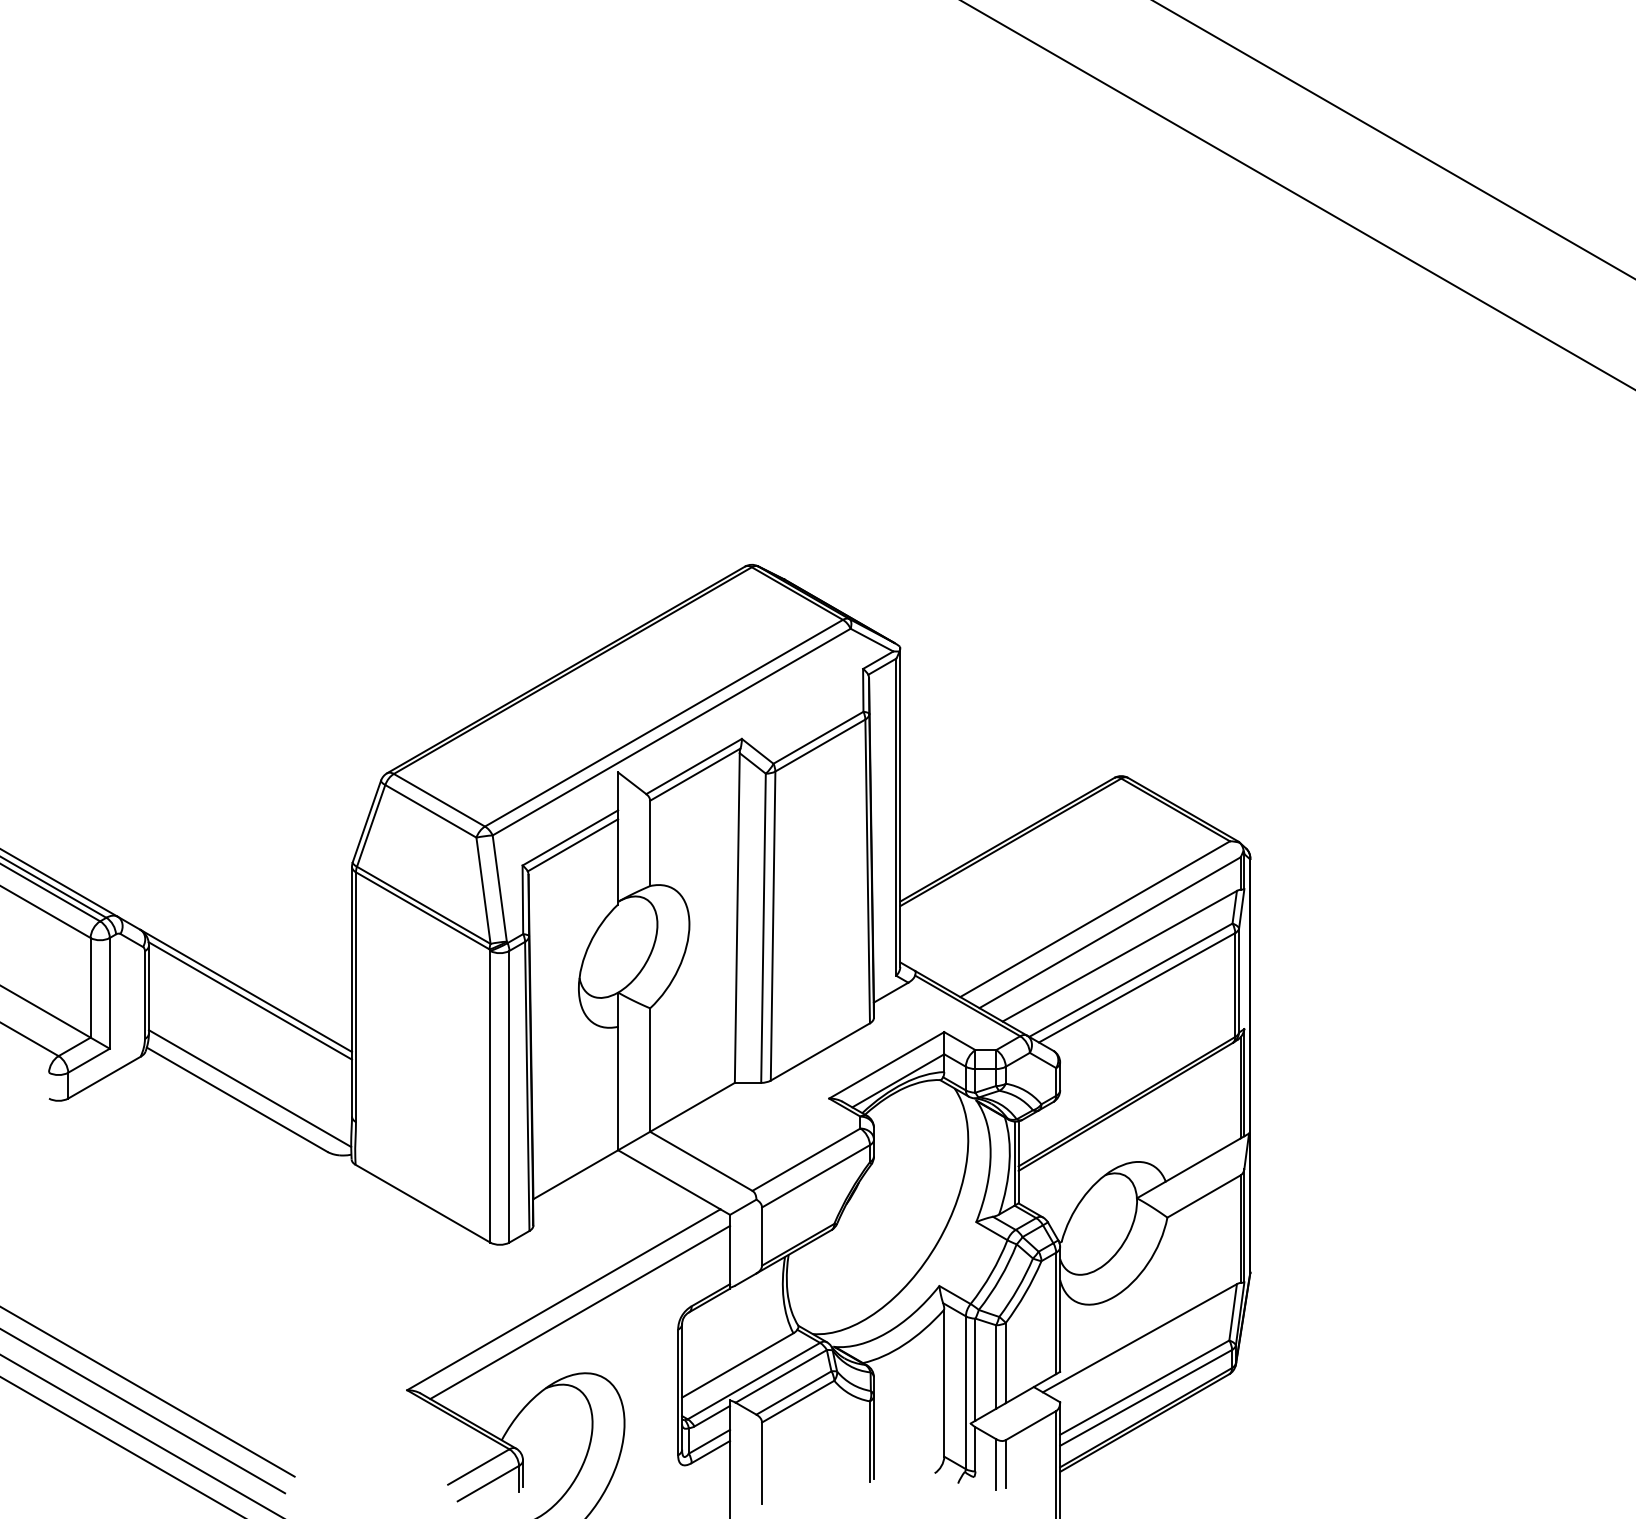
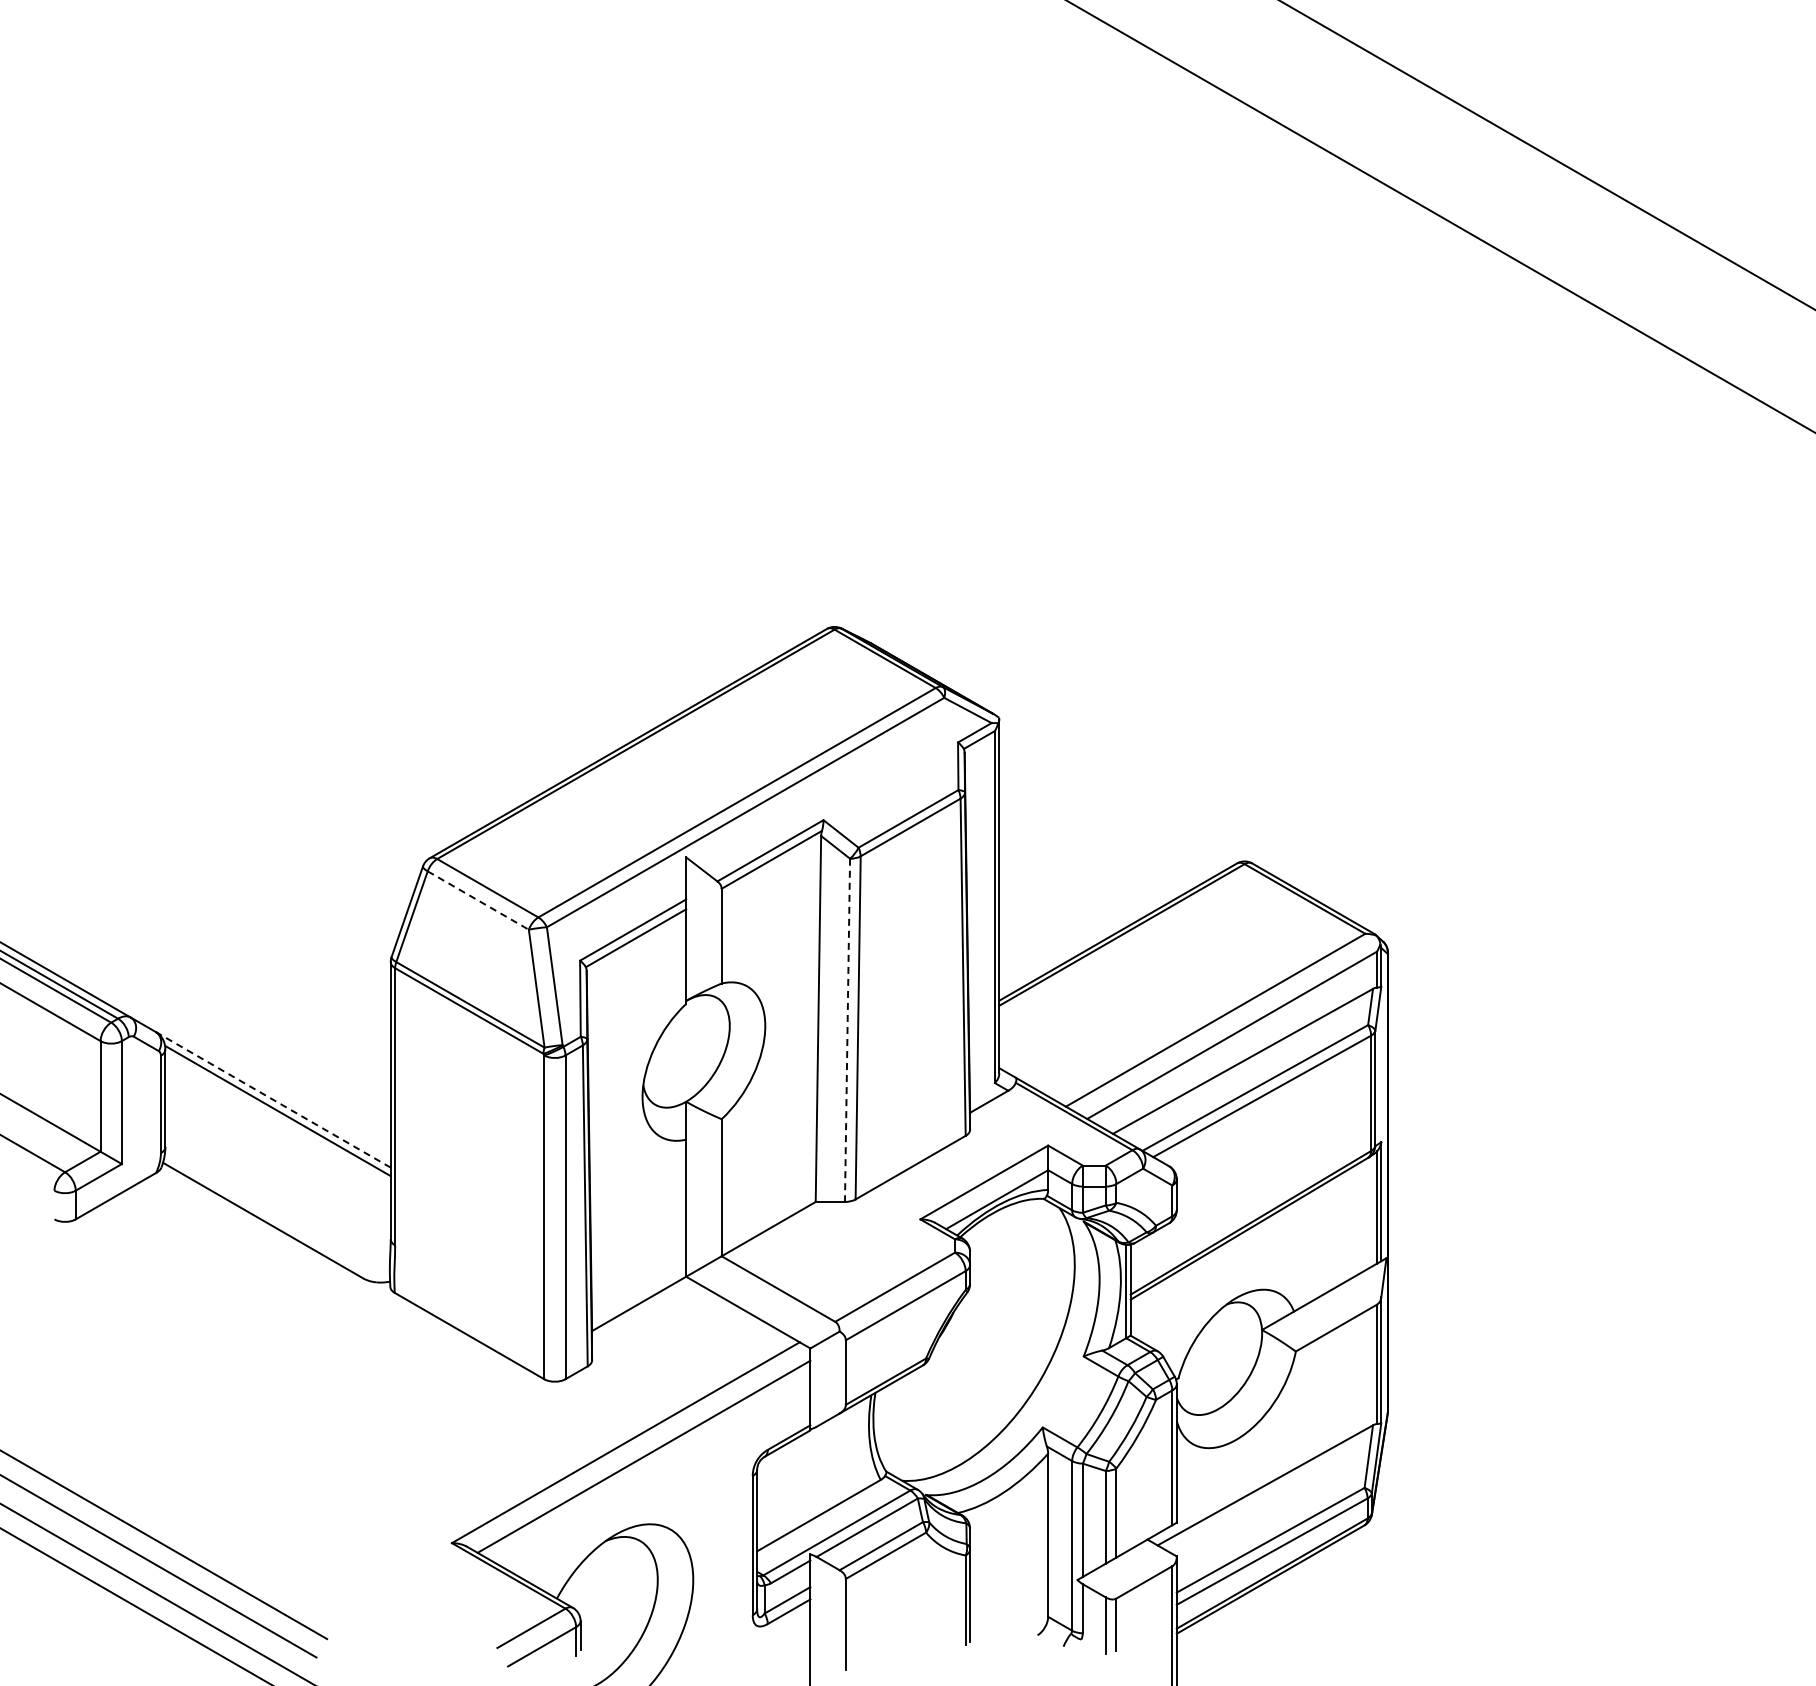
line: (431, 811) -> (478, 900), solid -> dashed
line: (763, 928) -> (847, 1030), solid -> dashed
line: (246, 990) -> (273, 1099), solid -> dashed
line: (249, 1088) -> (277, 1208), removed

